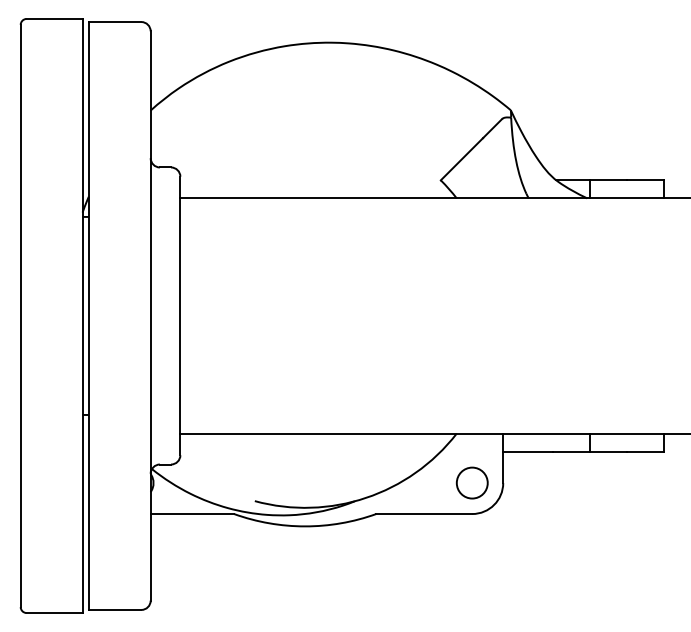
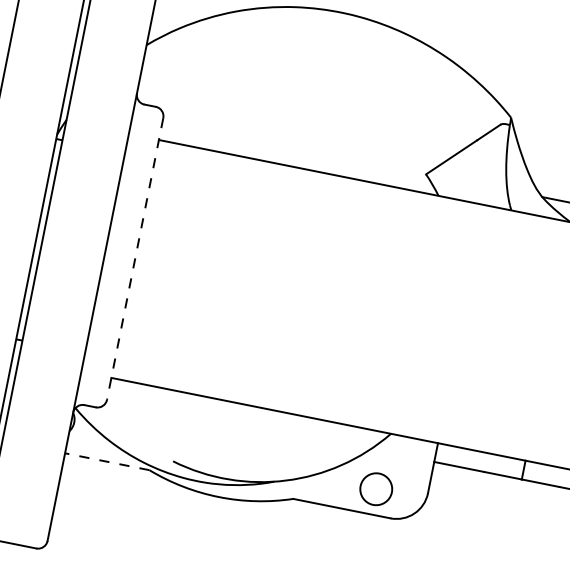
line: (180, 316) -> (135, 259), solid -> dashed
circle: (471, 482) -> (375, 488), moved
line: (192, 514) -> (107, 462), solid -> dashed

